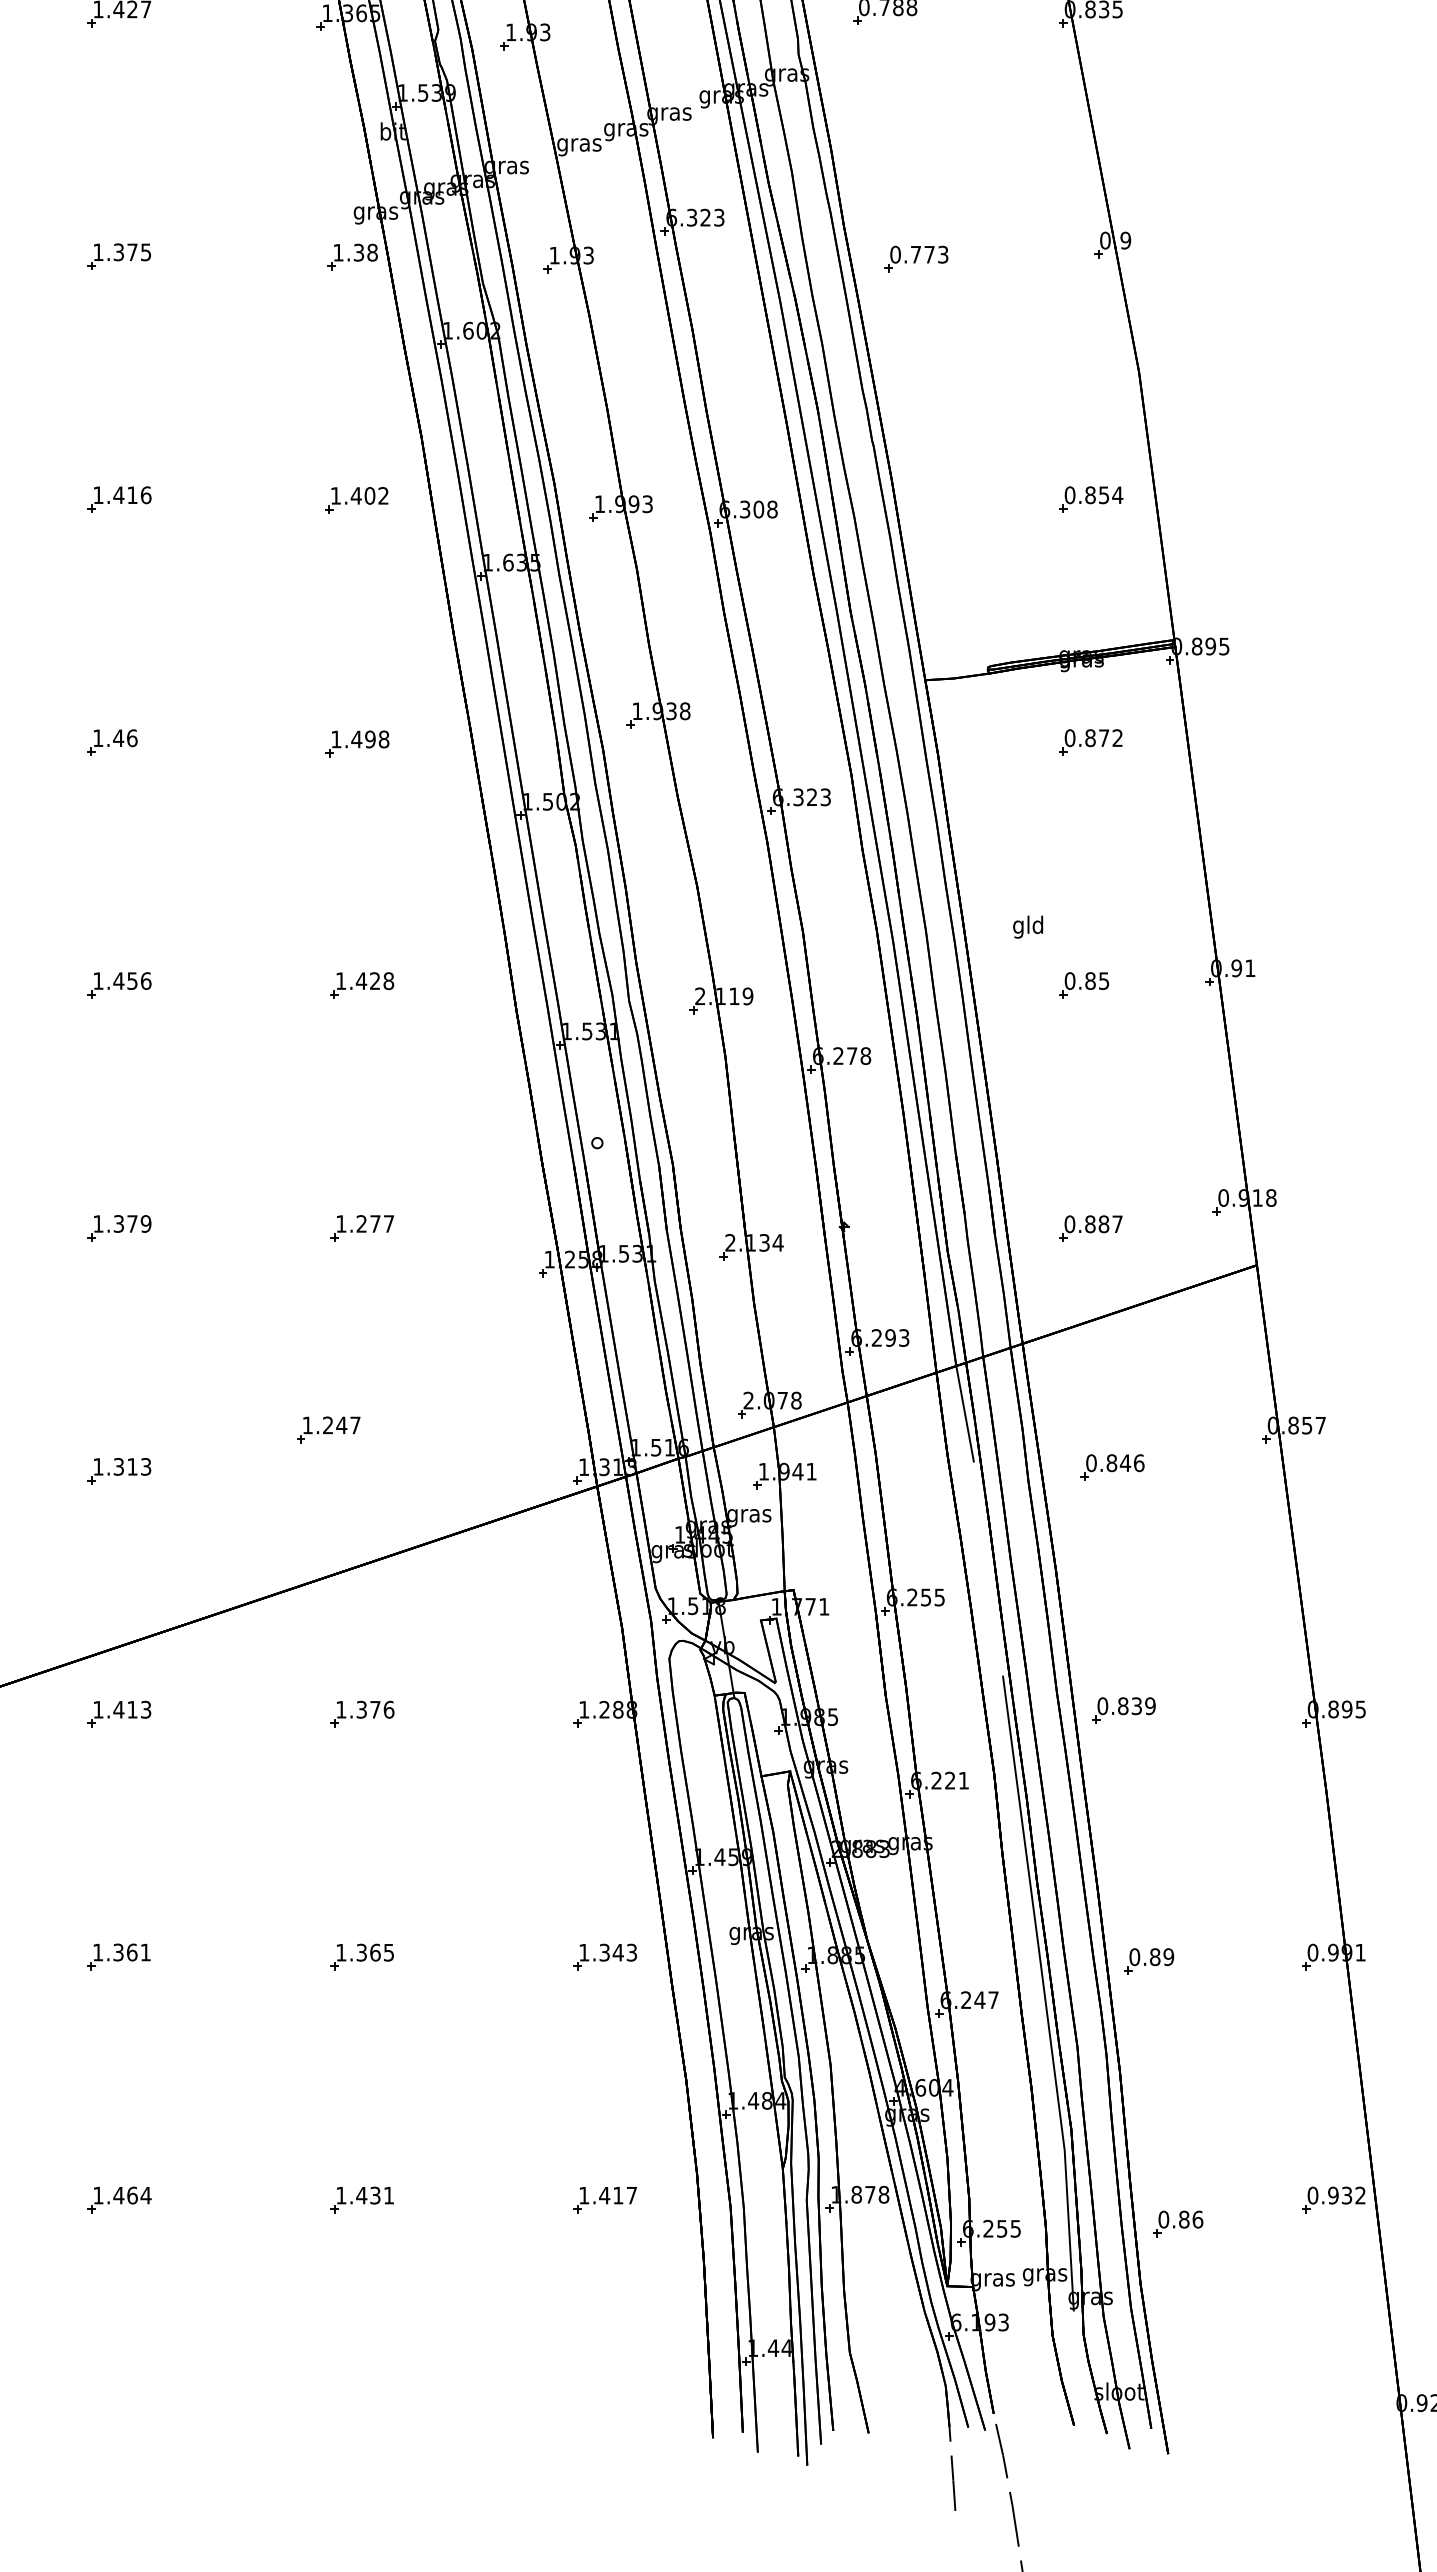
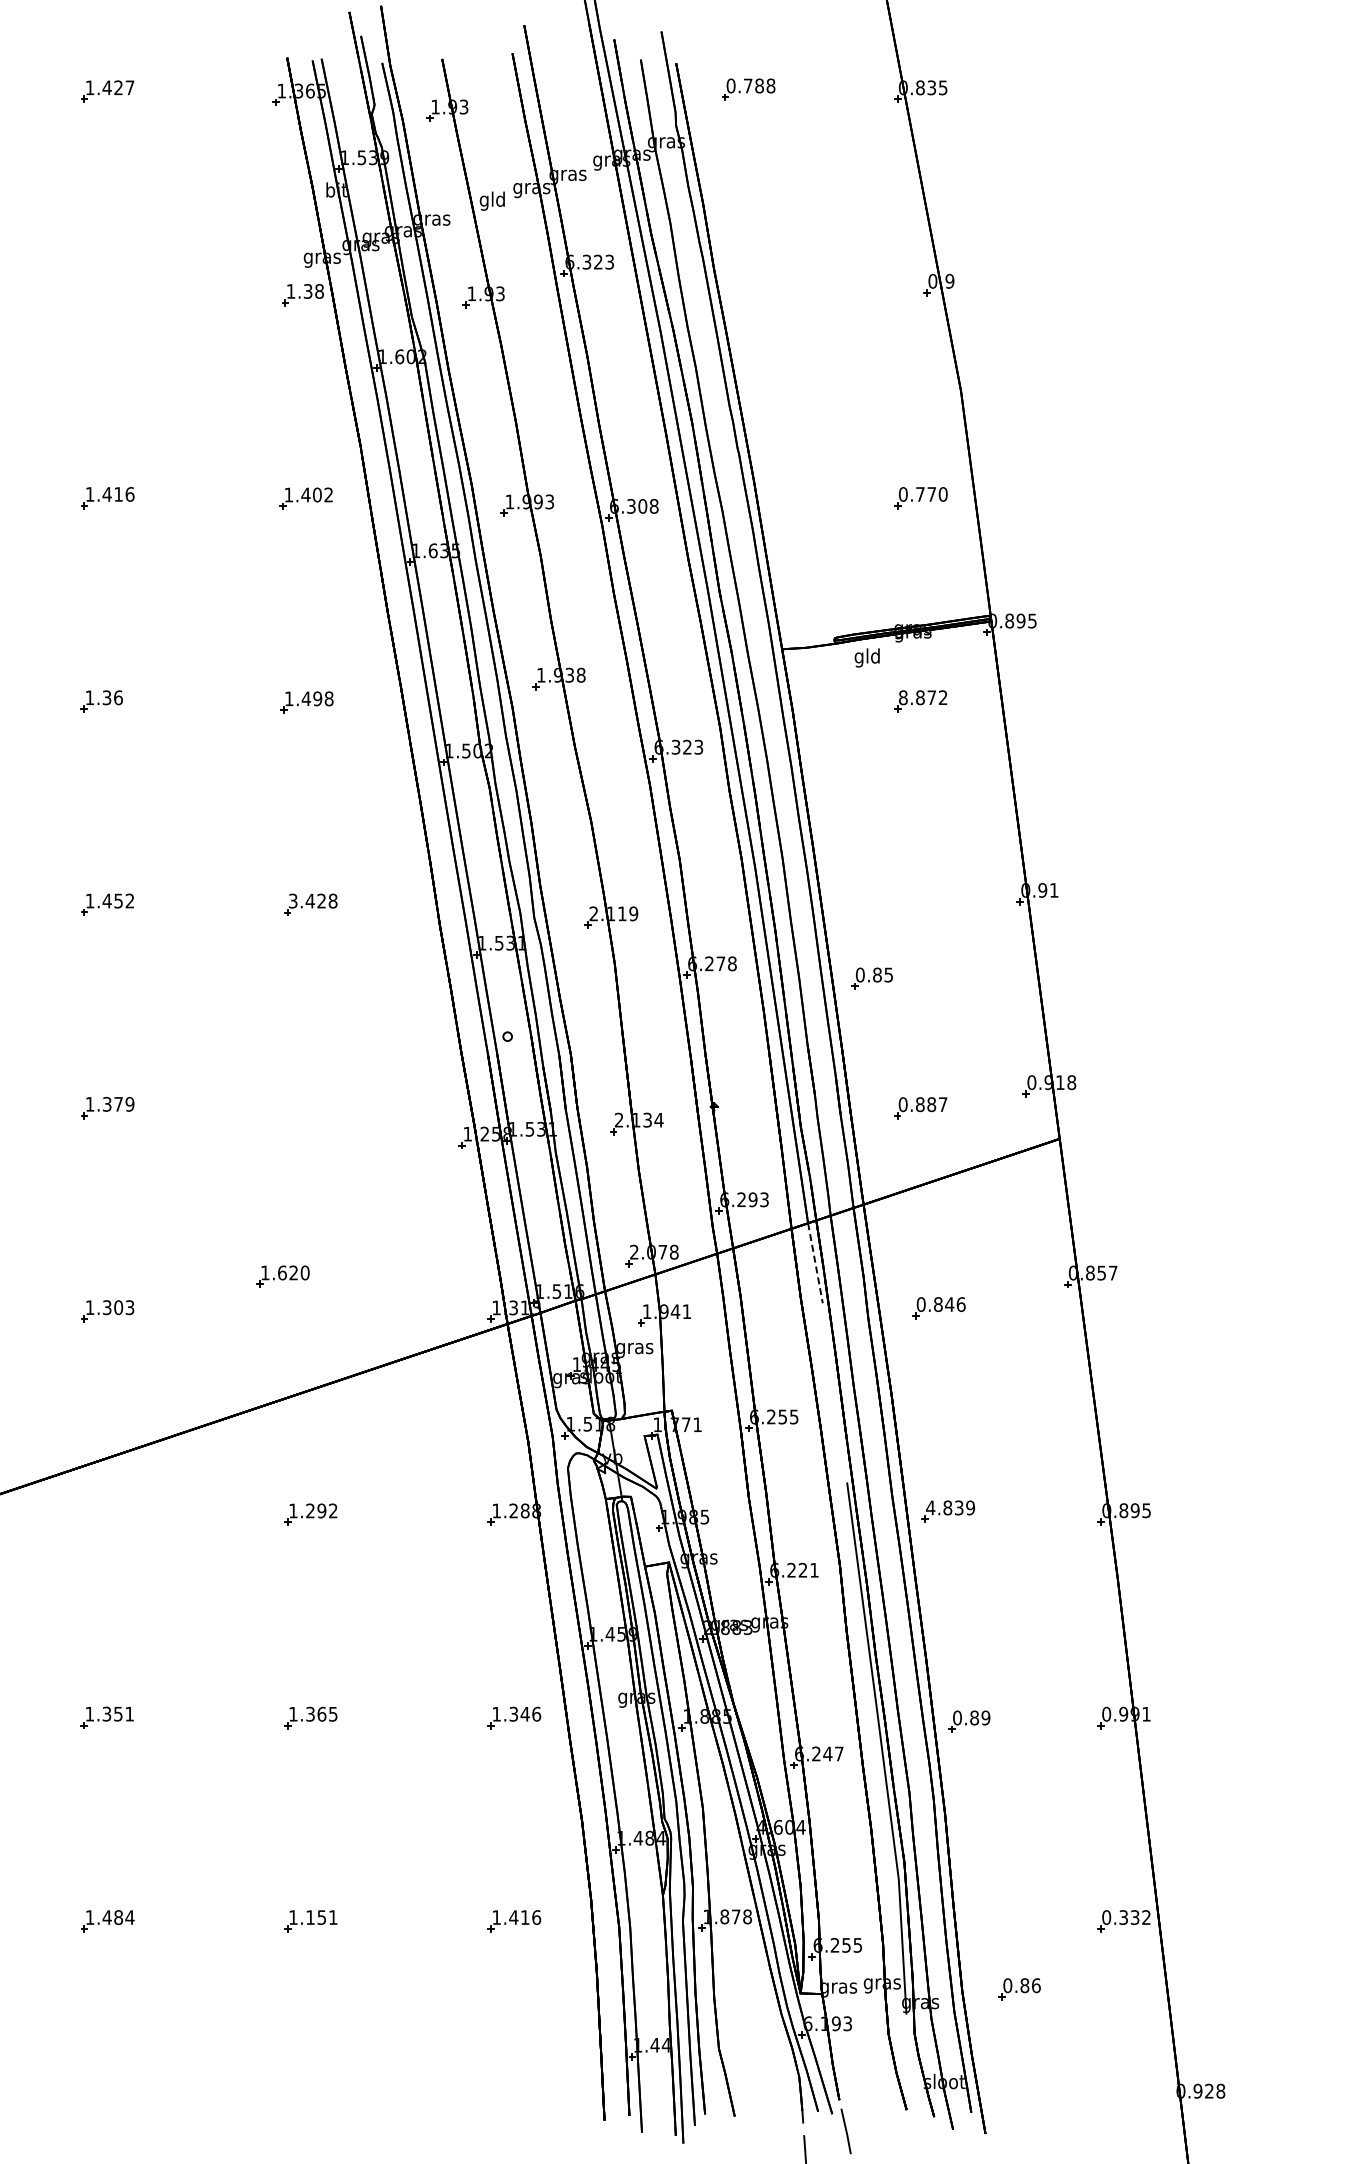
text: (579, 144) -> (492, 200), gras -> gld
part: (119, 256) -> (107, 294), removed
part: (916, 258) -> (774, 296), removed
text: (1103, 495) -> (931, 494), 0.854 -> 0.770
text: (118, 737) -> (106, 697), 1.46 -> 1.36
text: (1069, 737) -> (902, 697), 0.872 -> 8.872
text: (1027, 926) -> (866, 657), moved
text: (145, 980) -> (129, 900), 1.456 -> 1.452
text: (341, 980) -> (293, 900), 1.428 -> 3.428
part: (1083, 985) -> (871, 978), moved
part: (361, 1228) -> (310, 1108), removed
line: (965, 1414) -> (815, 1263), solid -> dashed
text: (341, 1424) -> (293, 1272), 1.247 -> 1.620
text: (132, 1466) -> (118, 1307), 1.313 -> 1.303
text: (1102, 1705) -> (930, 1507), 0.839 -> 4.839
text: (374, 1709) -> (321, 1510), 1.376 -> 1.292
part: (119, 1714) -> (107, 1514), removed
text: (132, 1951) -> (118, 1713), 1.361 -> 1.351
text: (631, 1951) -> (536, 1713), 1.343 -> 1.346
text: (132, 2195) -> (118, 1917), 1.464 -> 1.484
text: (367, 2195) -> (315, 1917), 1.431 -> 1.151
text: (631, 2195) -> (536, 1917), 1.417 -> 1.416
text: (1333, 2195) -> (1123, 1917), 0.932 -> 0.332
part: (1177, 2224) -> (1019, 1989), moved

